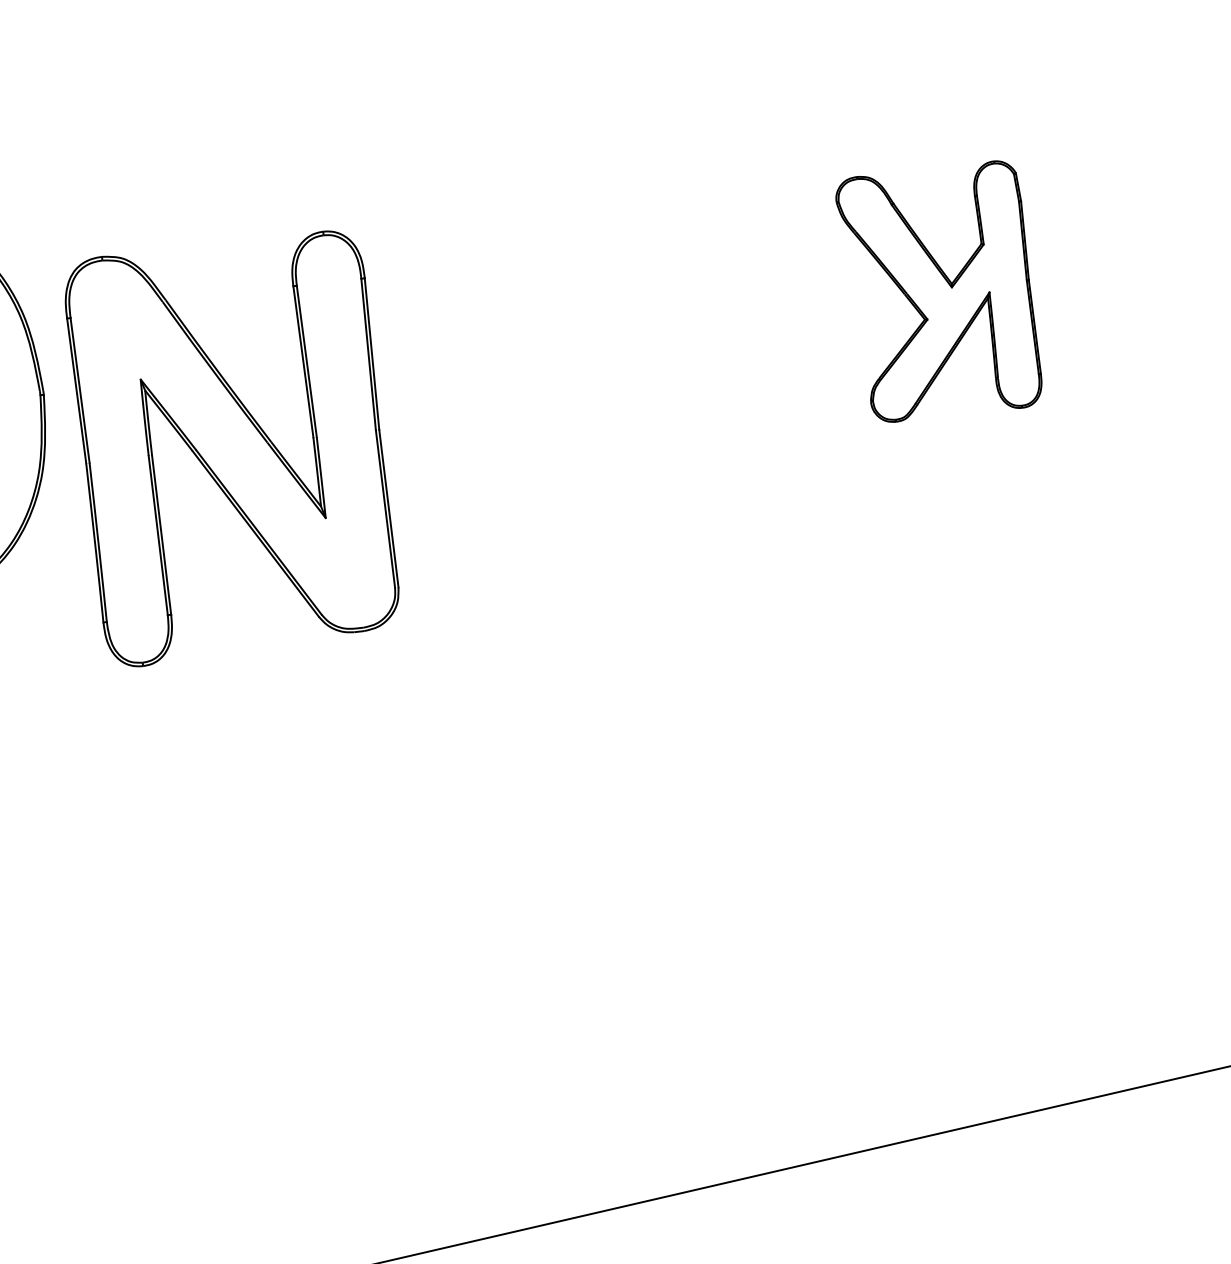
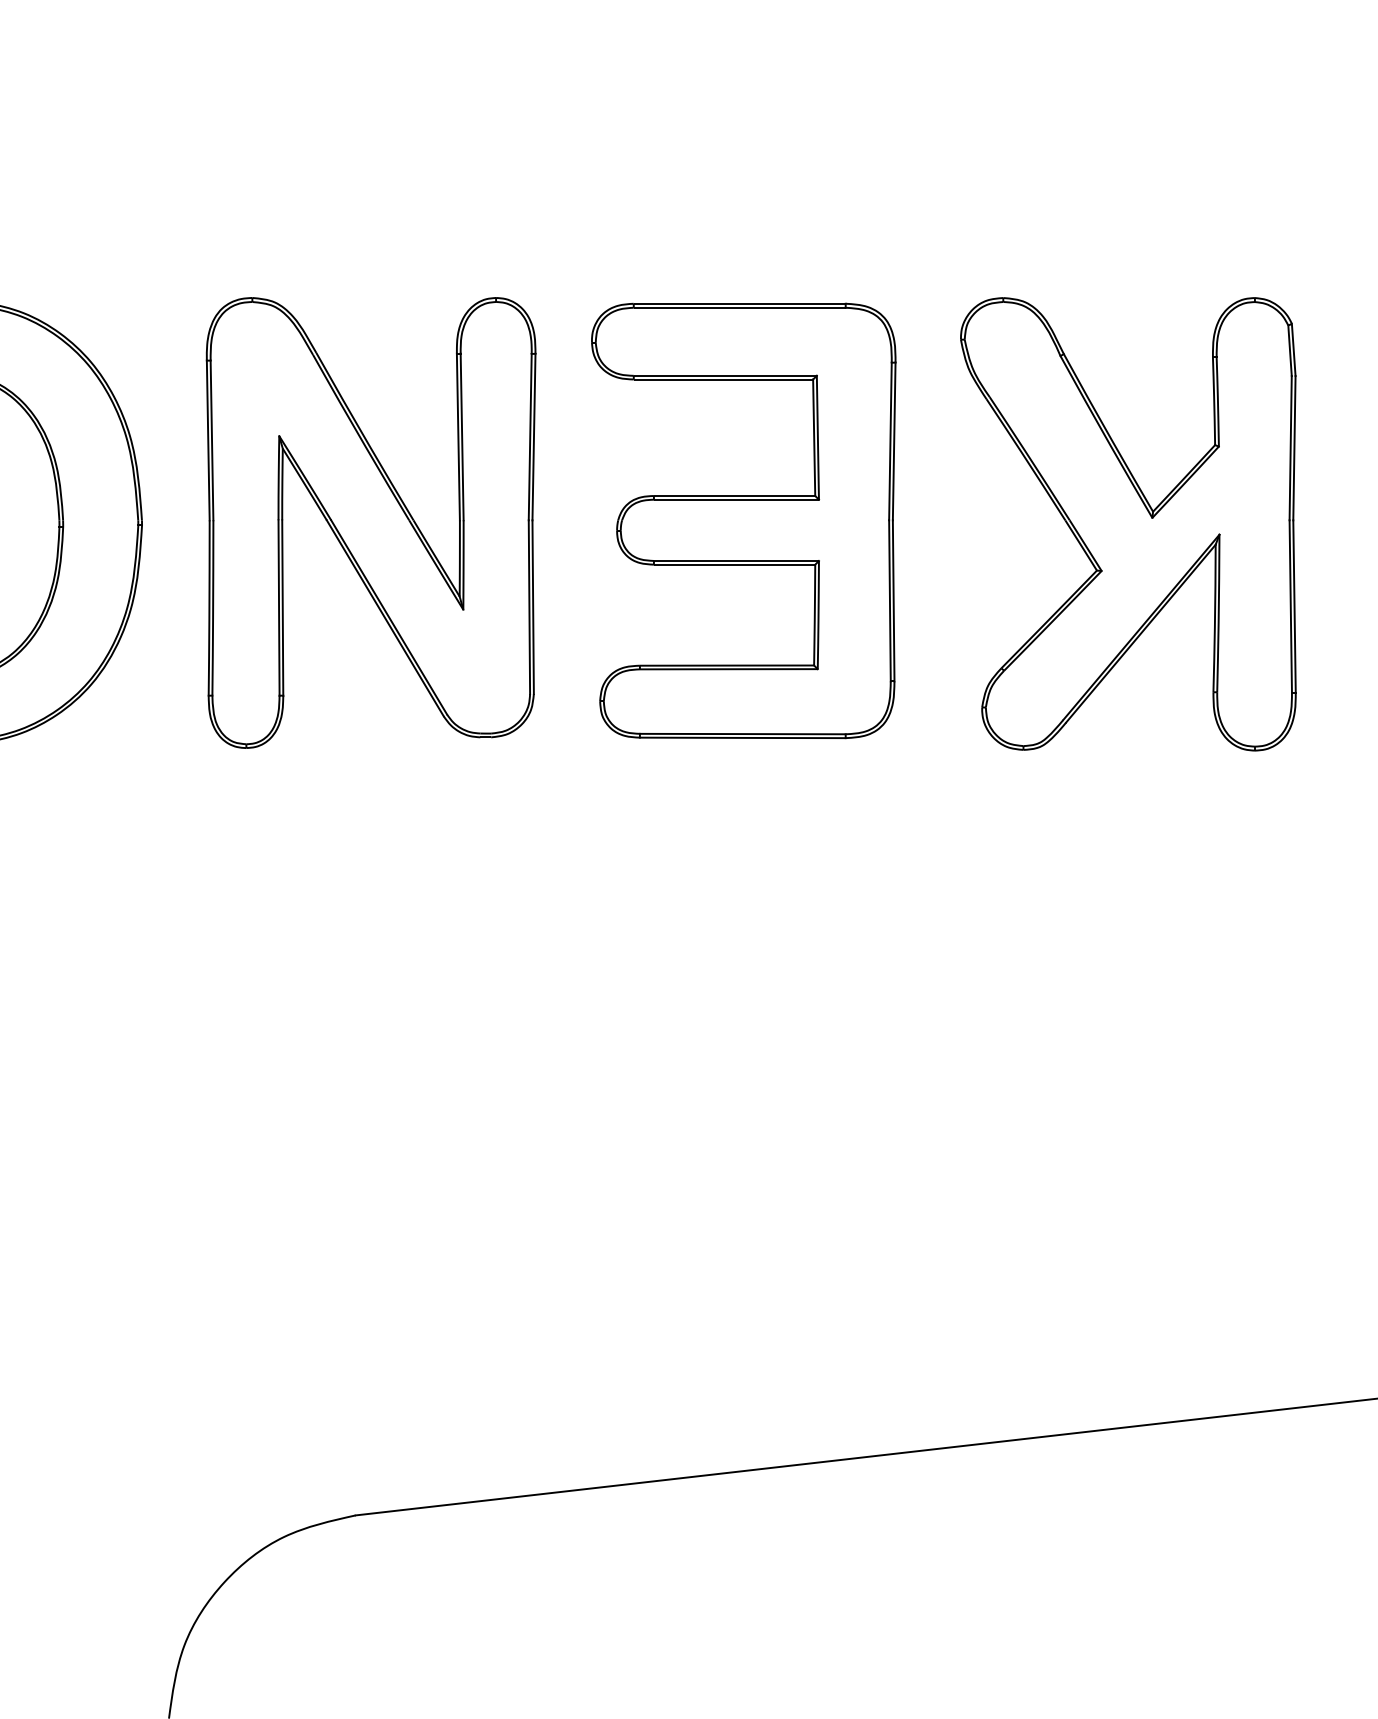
part: (939, 292) -> (1128, 524), size x1.67
part: (589, 328) -> (743, 520), added
part: (232, 448) -> (370, 522), moved

